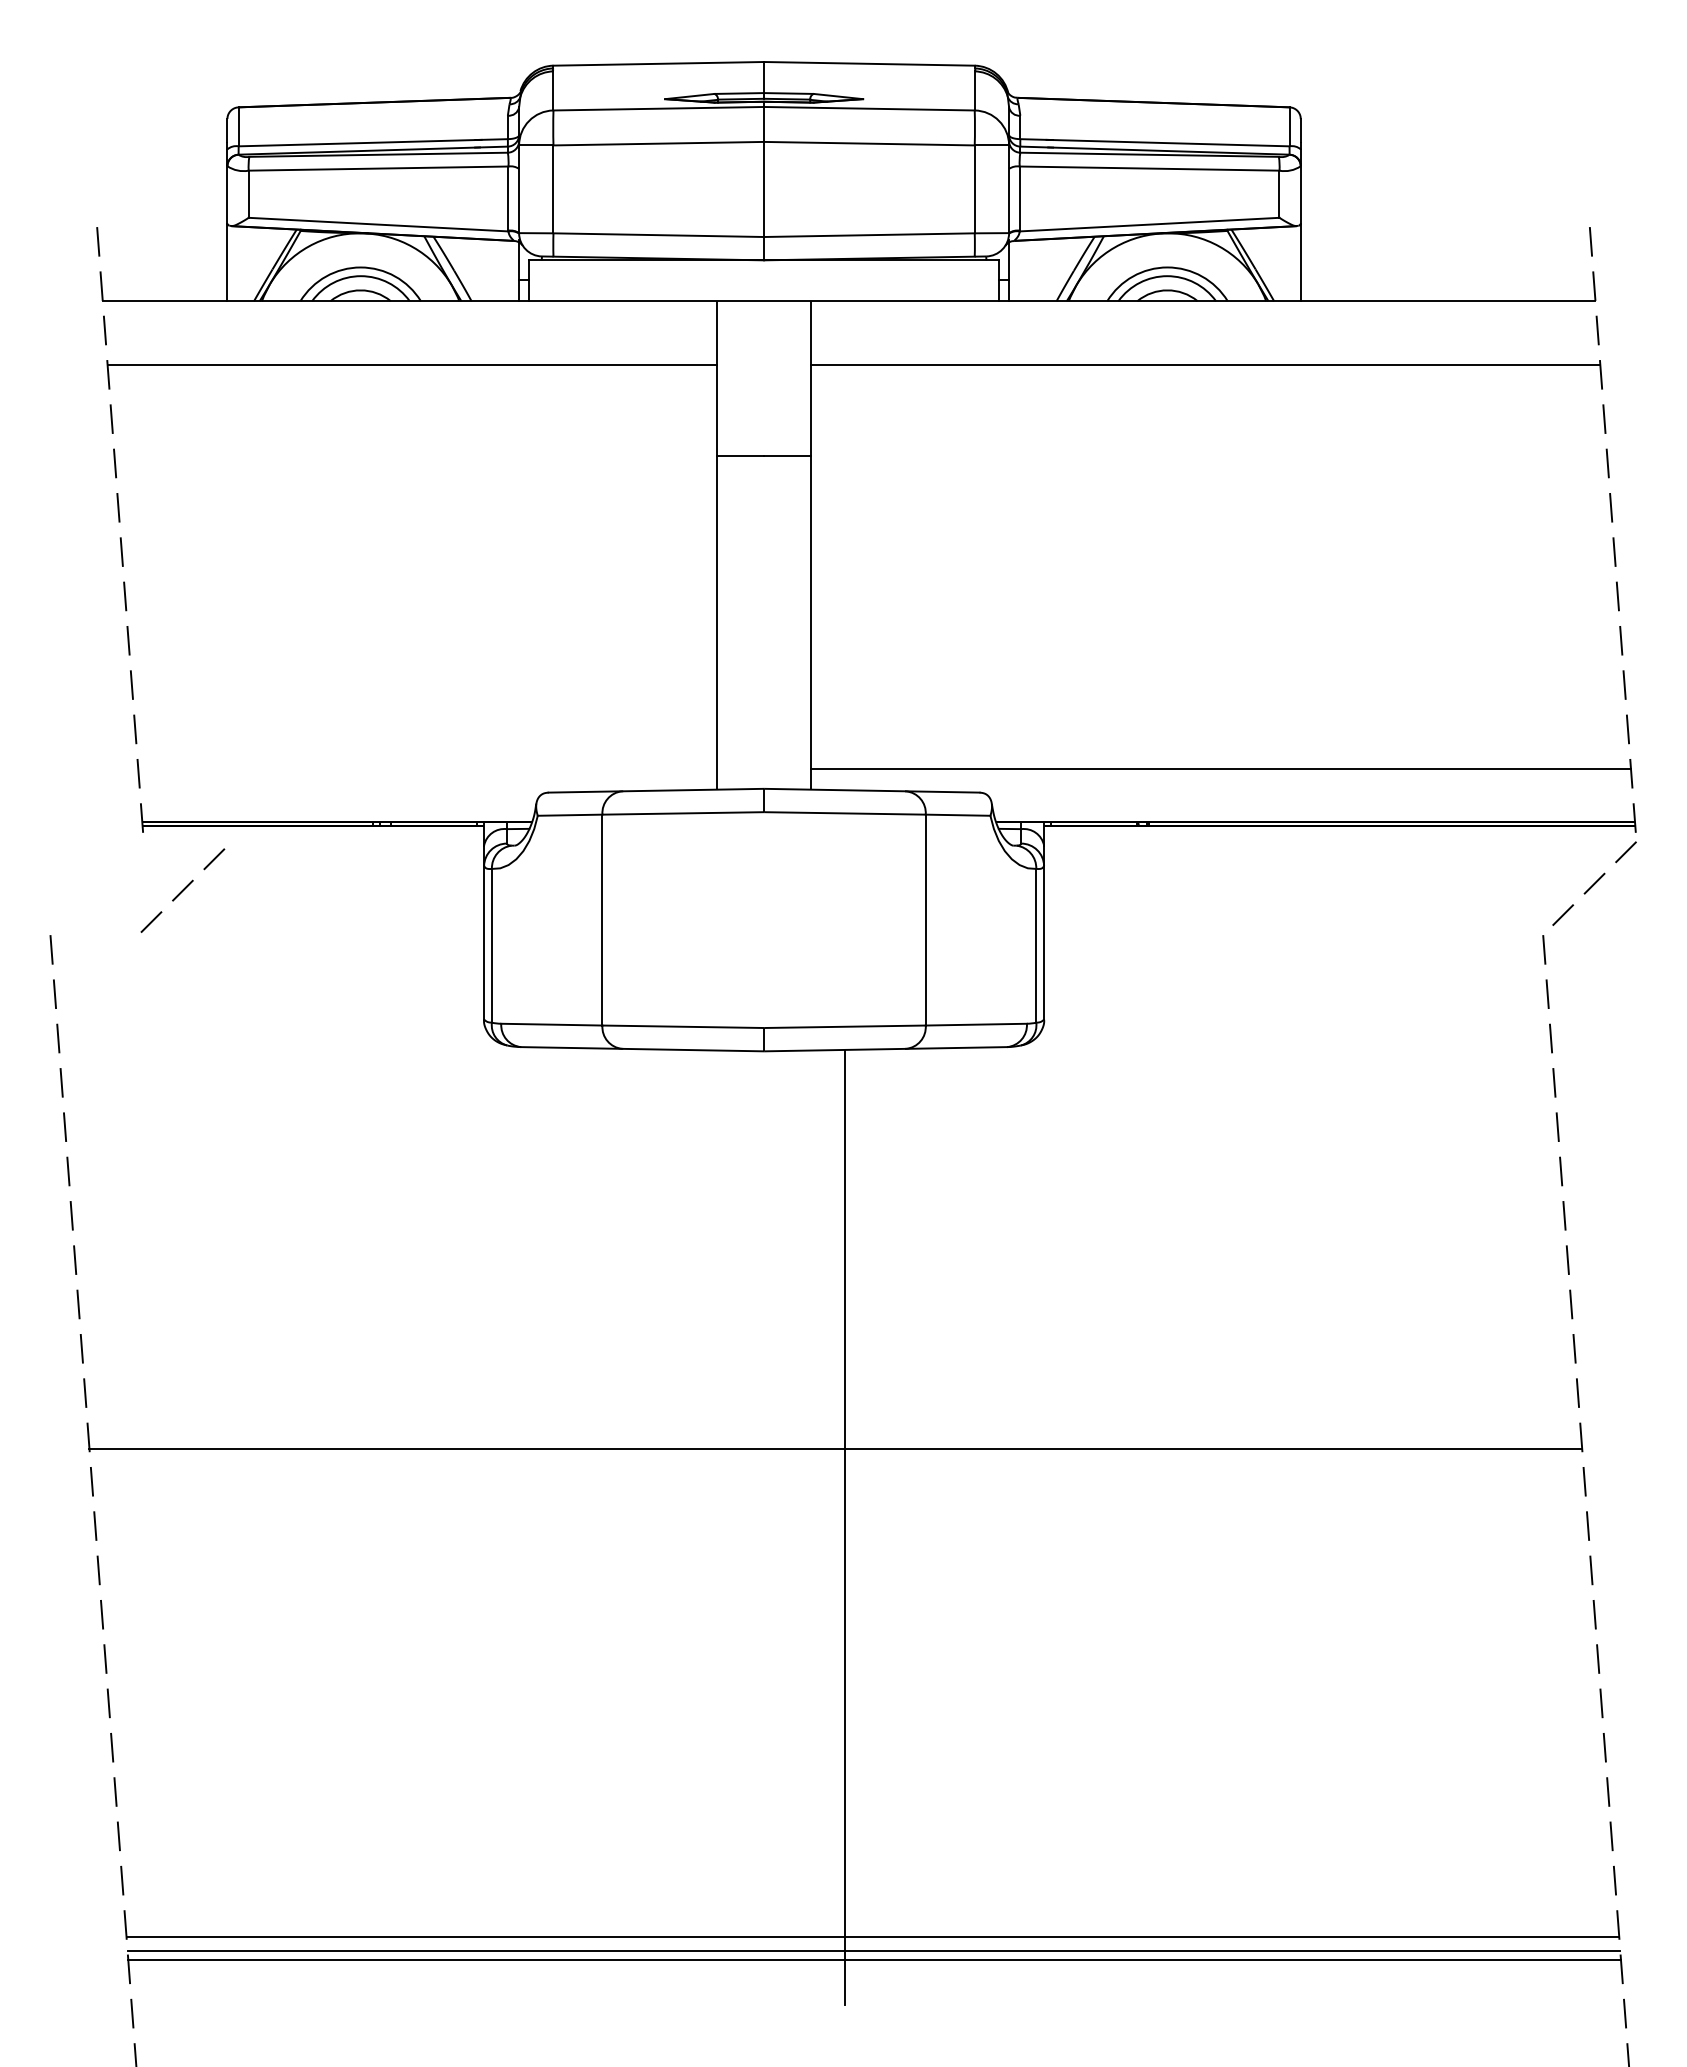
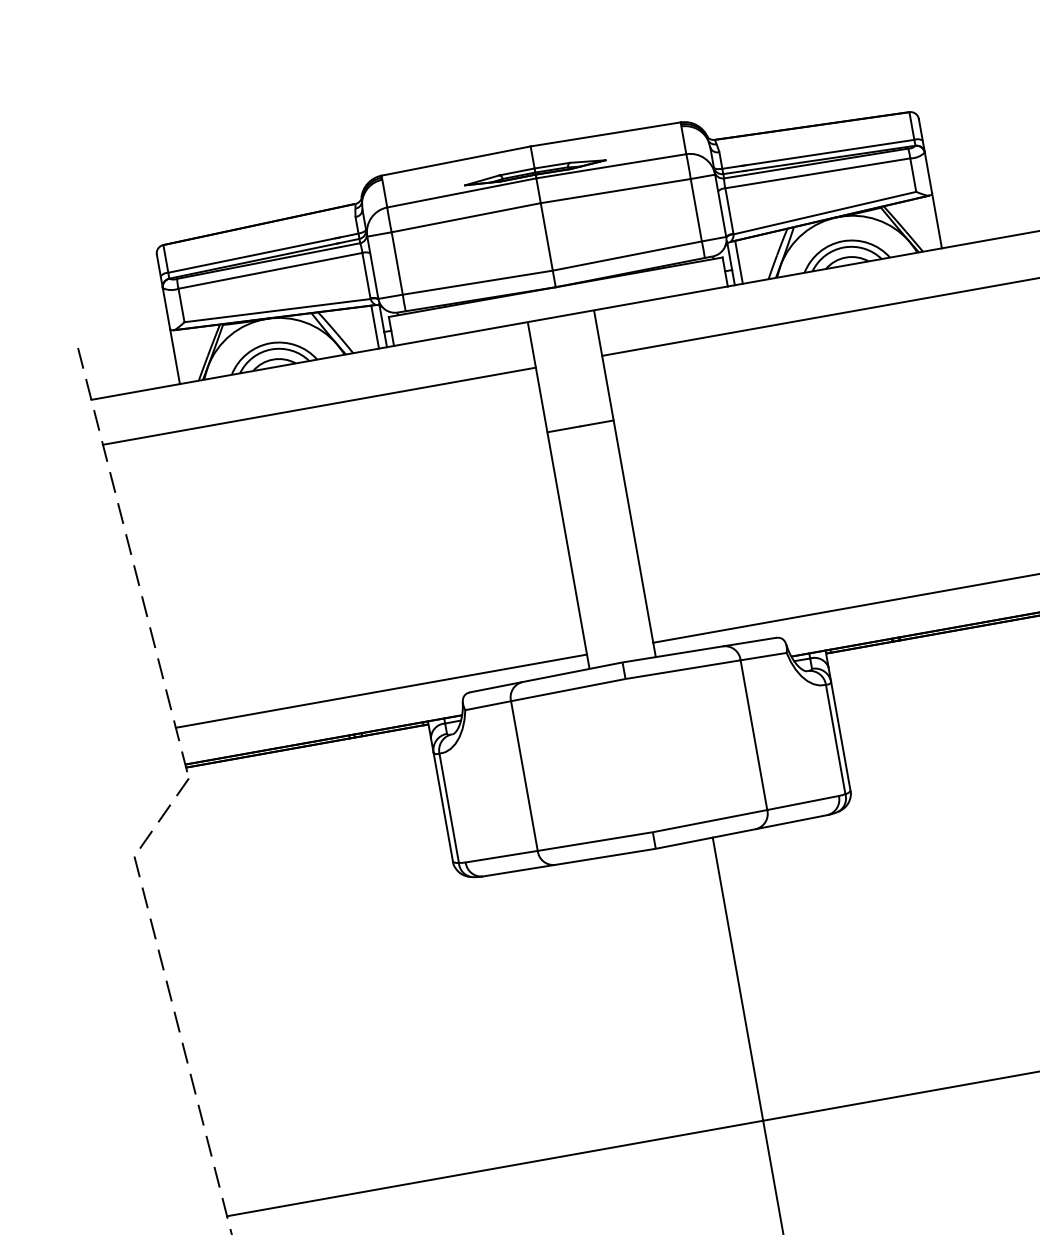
line: (507, 270) -> (374, 326), added
line: (1020, 270) -> (739, 262), added
line: (427, 769) -> (381, 691), added
line: (182, 890) -> (164, 813), moved

